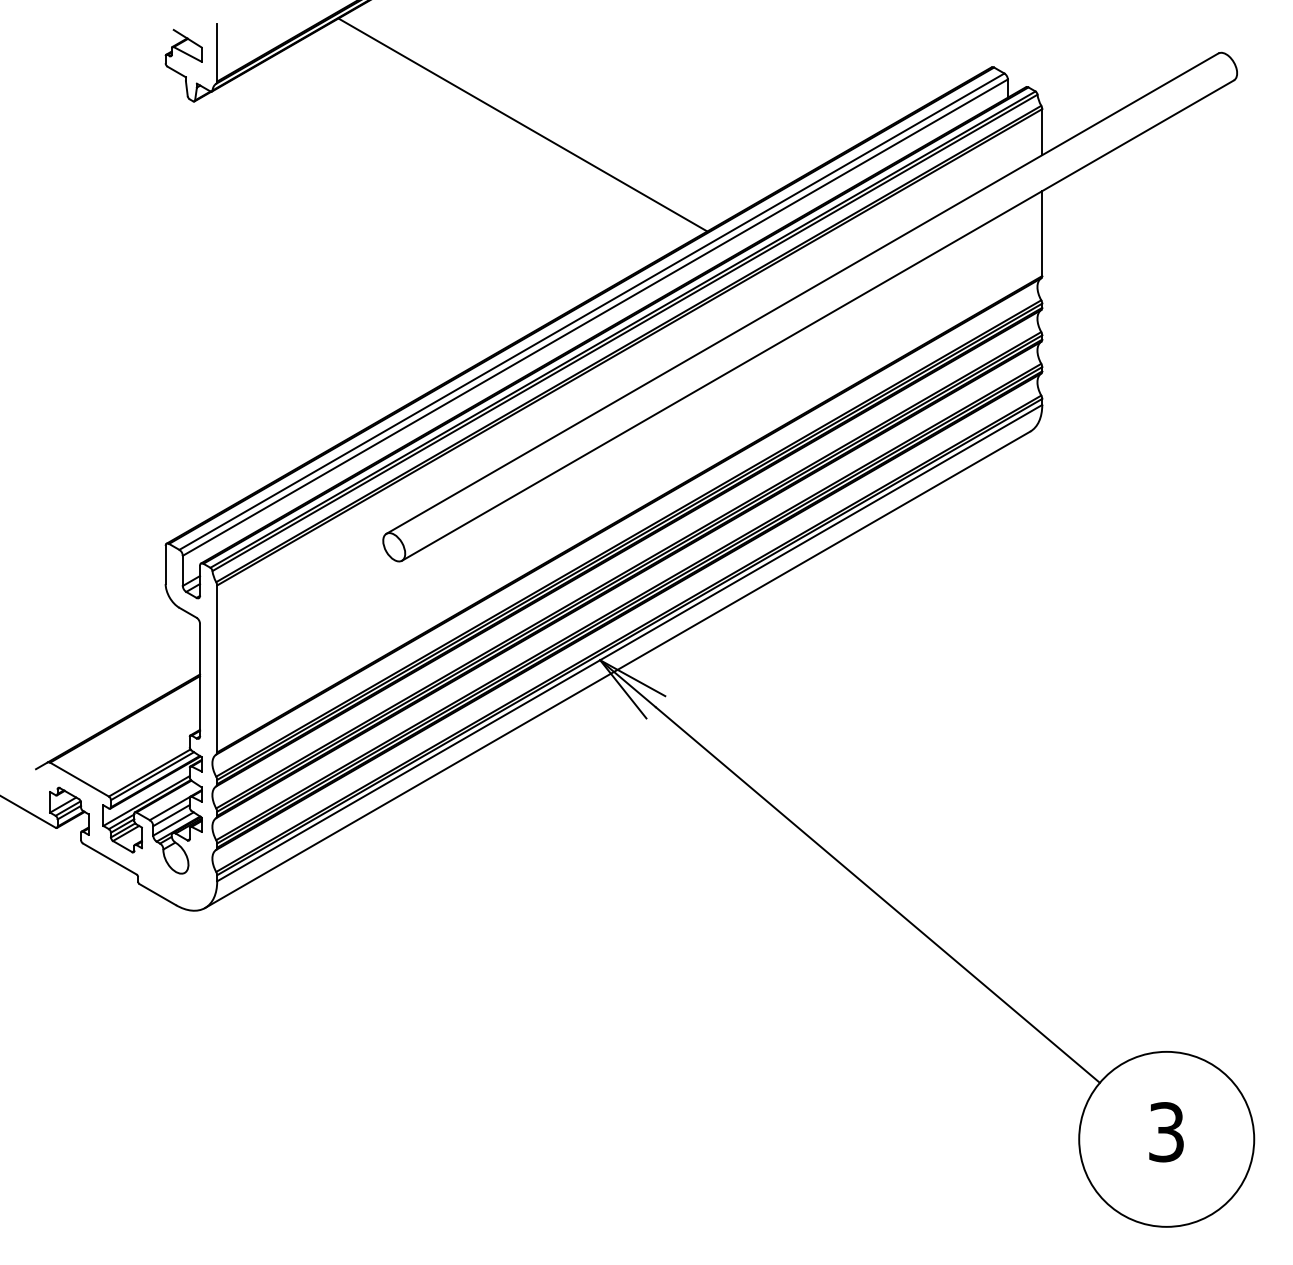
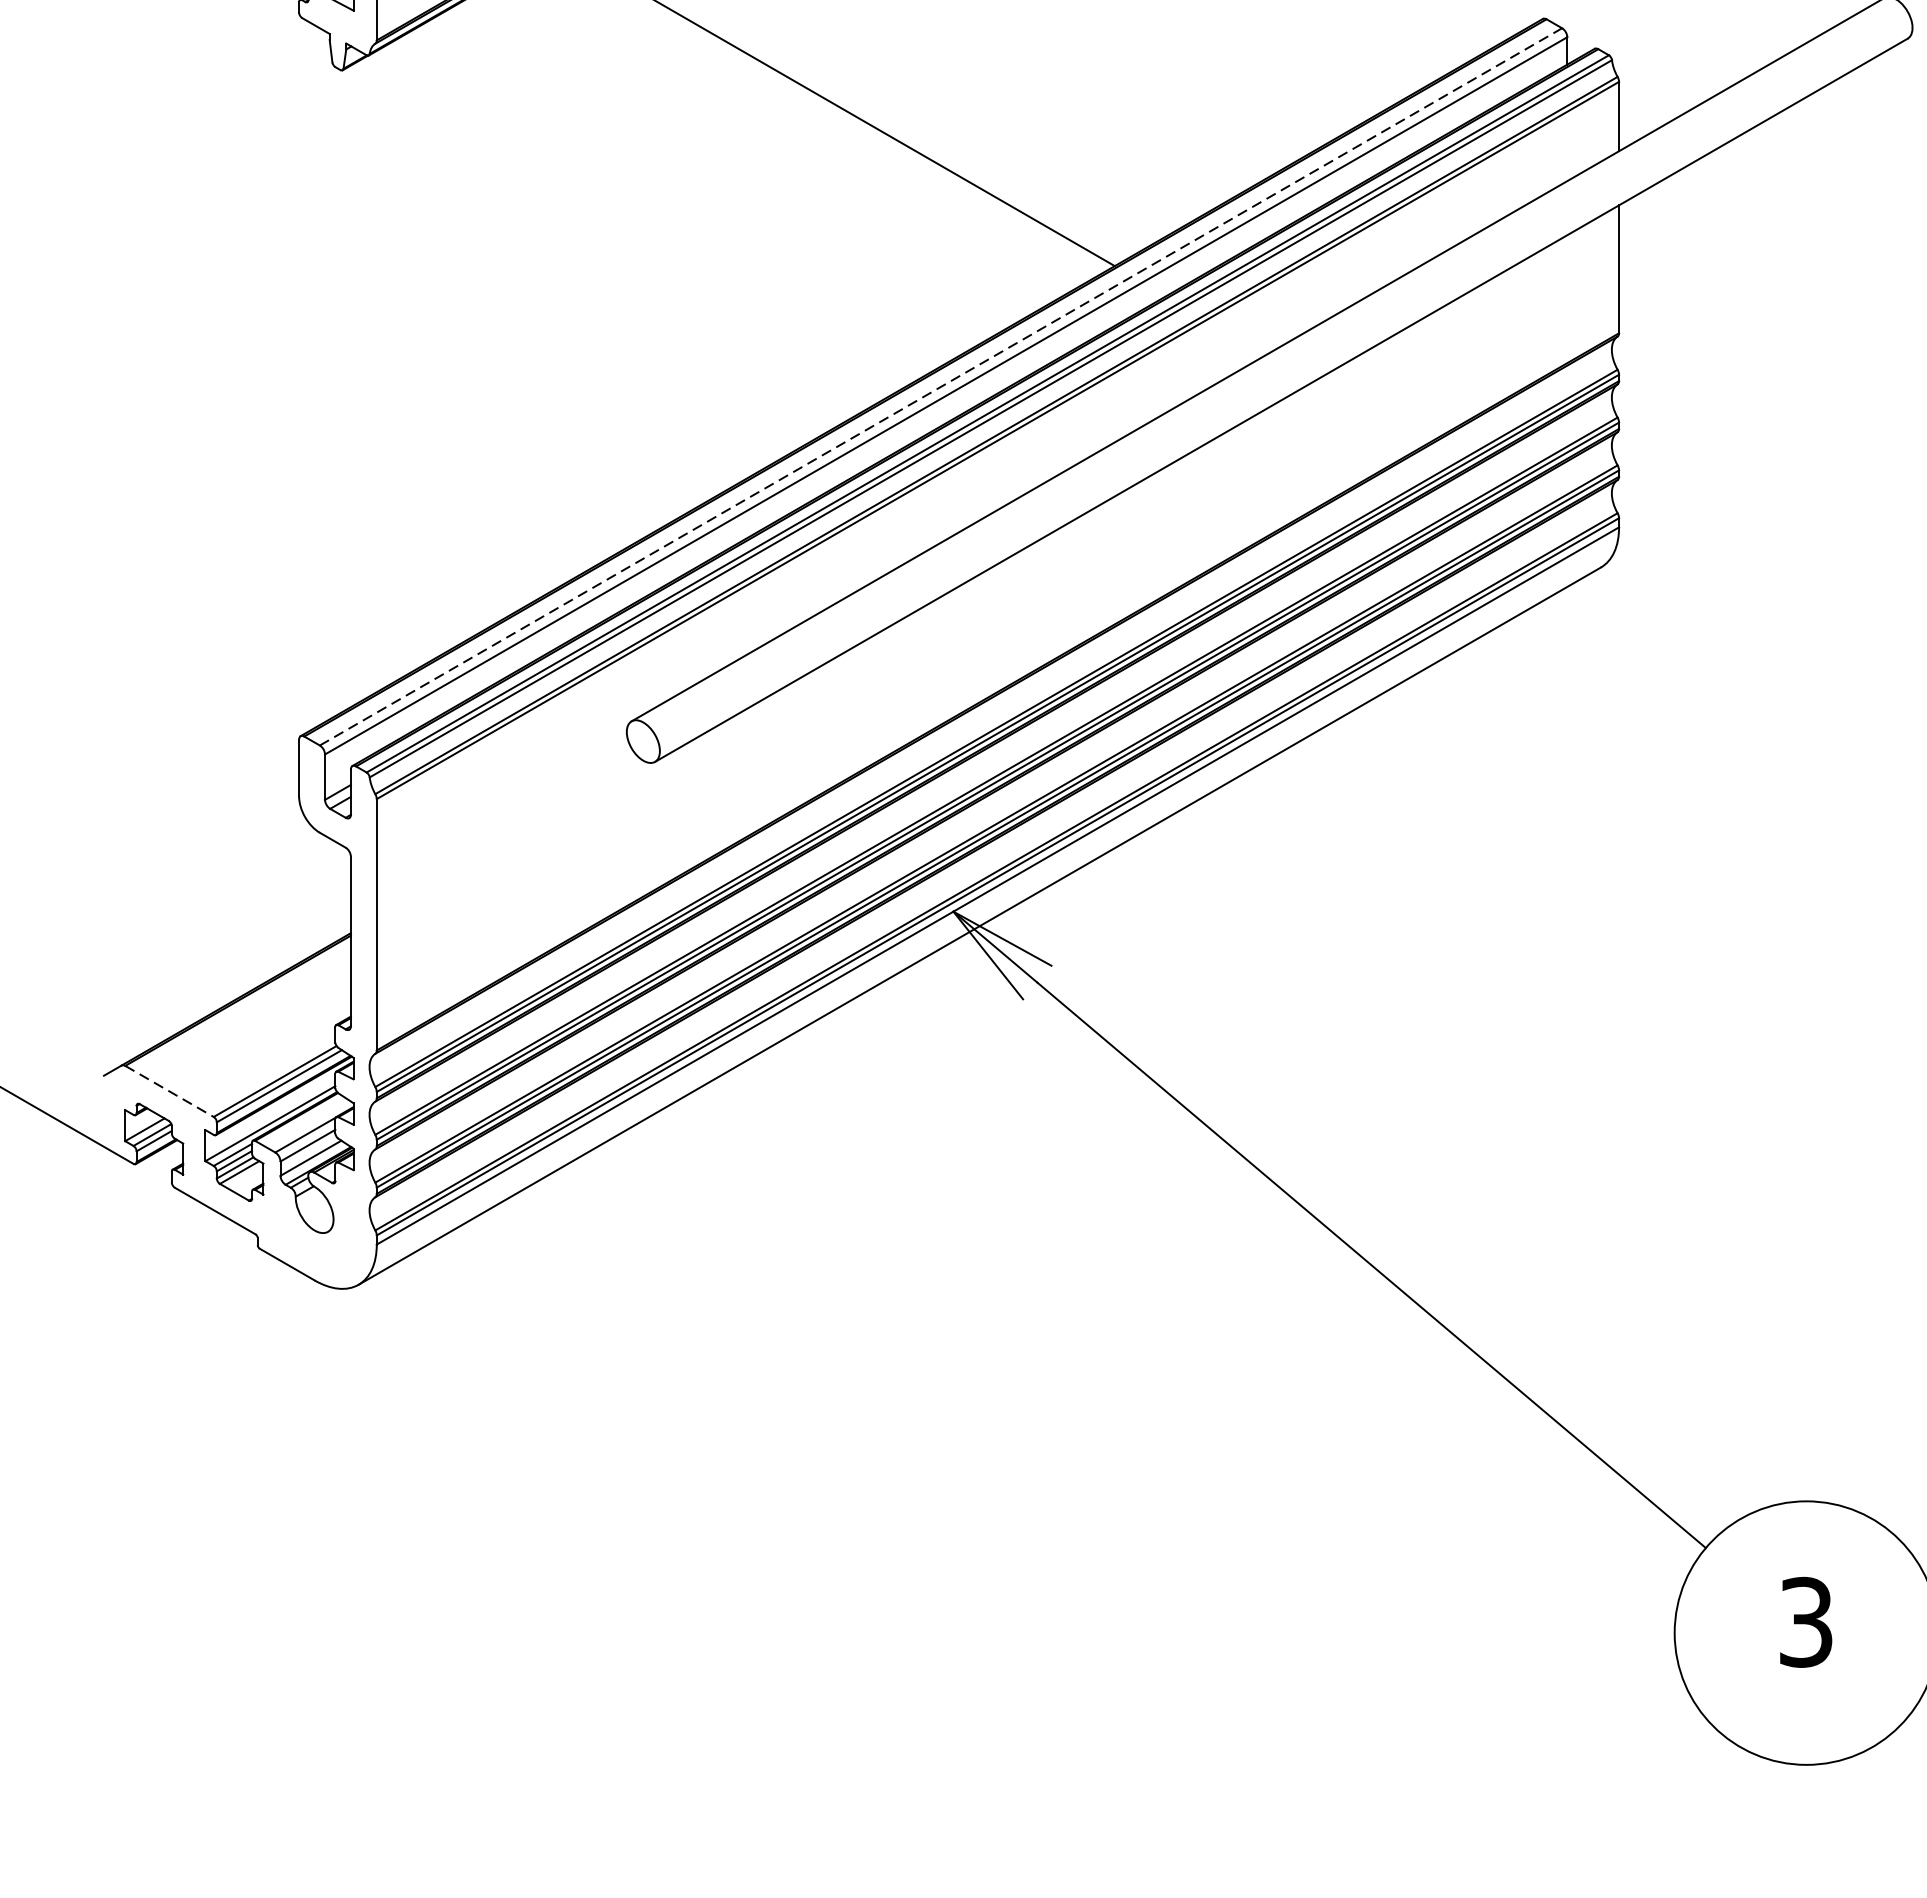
line: (592, 311) -> (941, 386), solid -> dashed
line: (79, 779) -> (169, 1091), solid -> dashed

